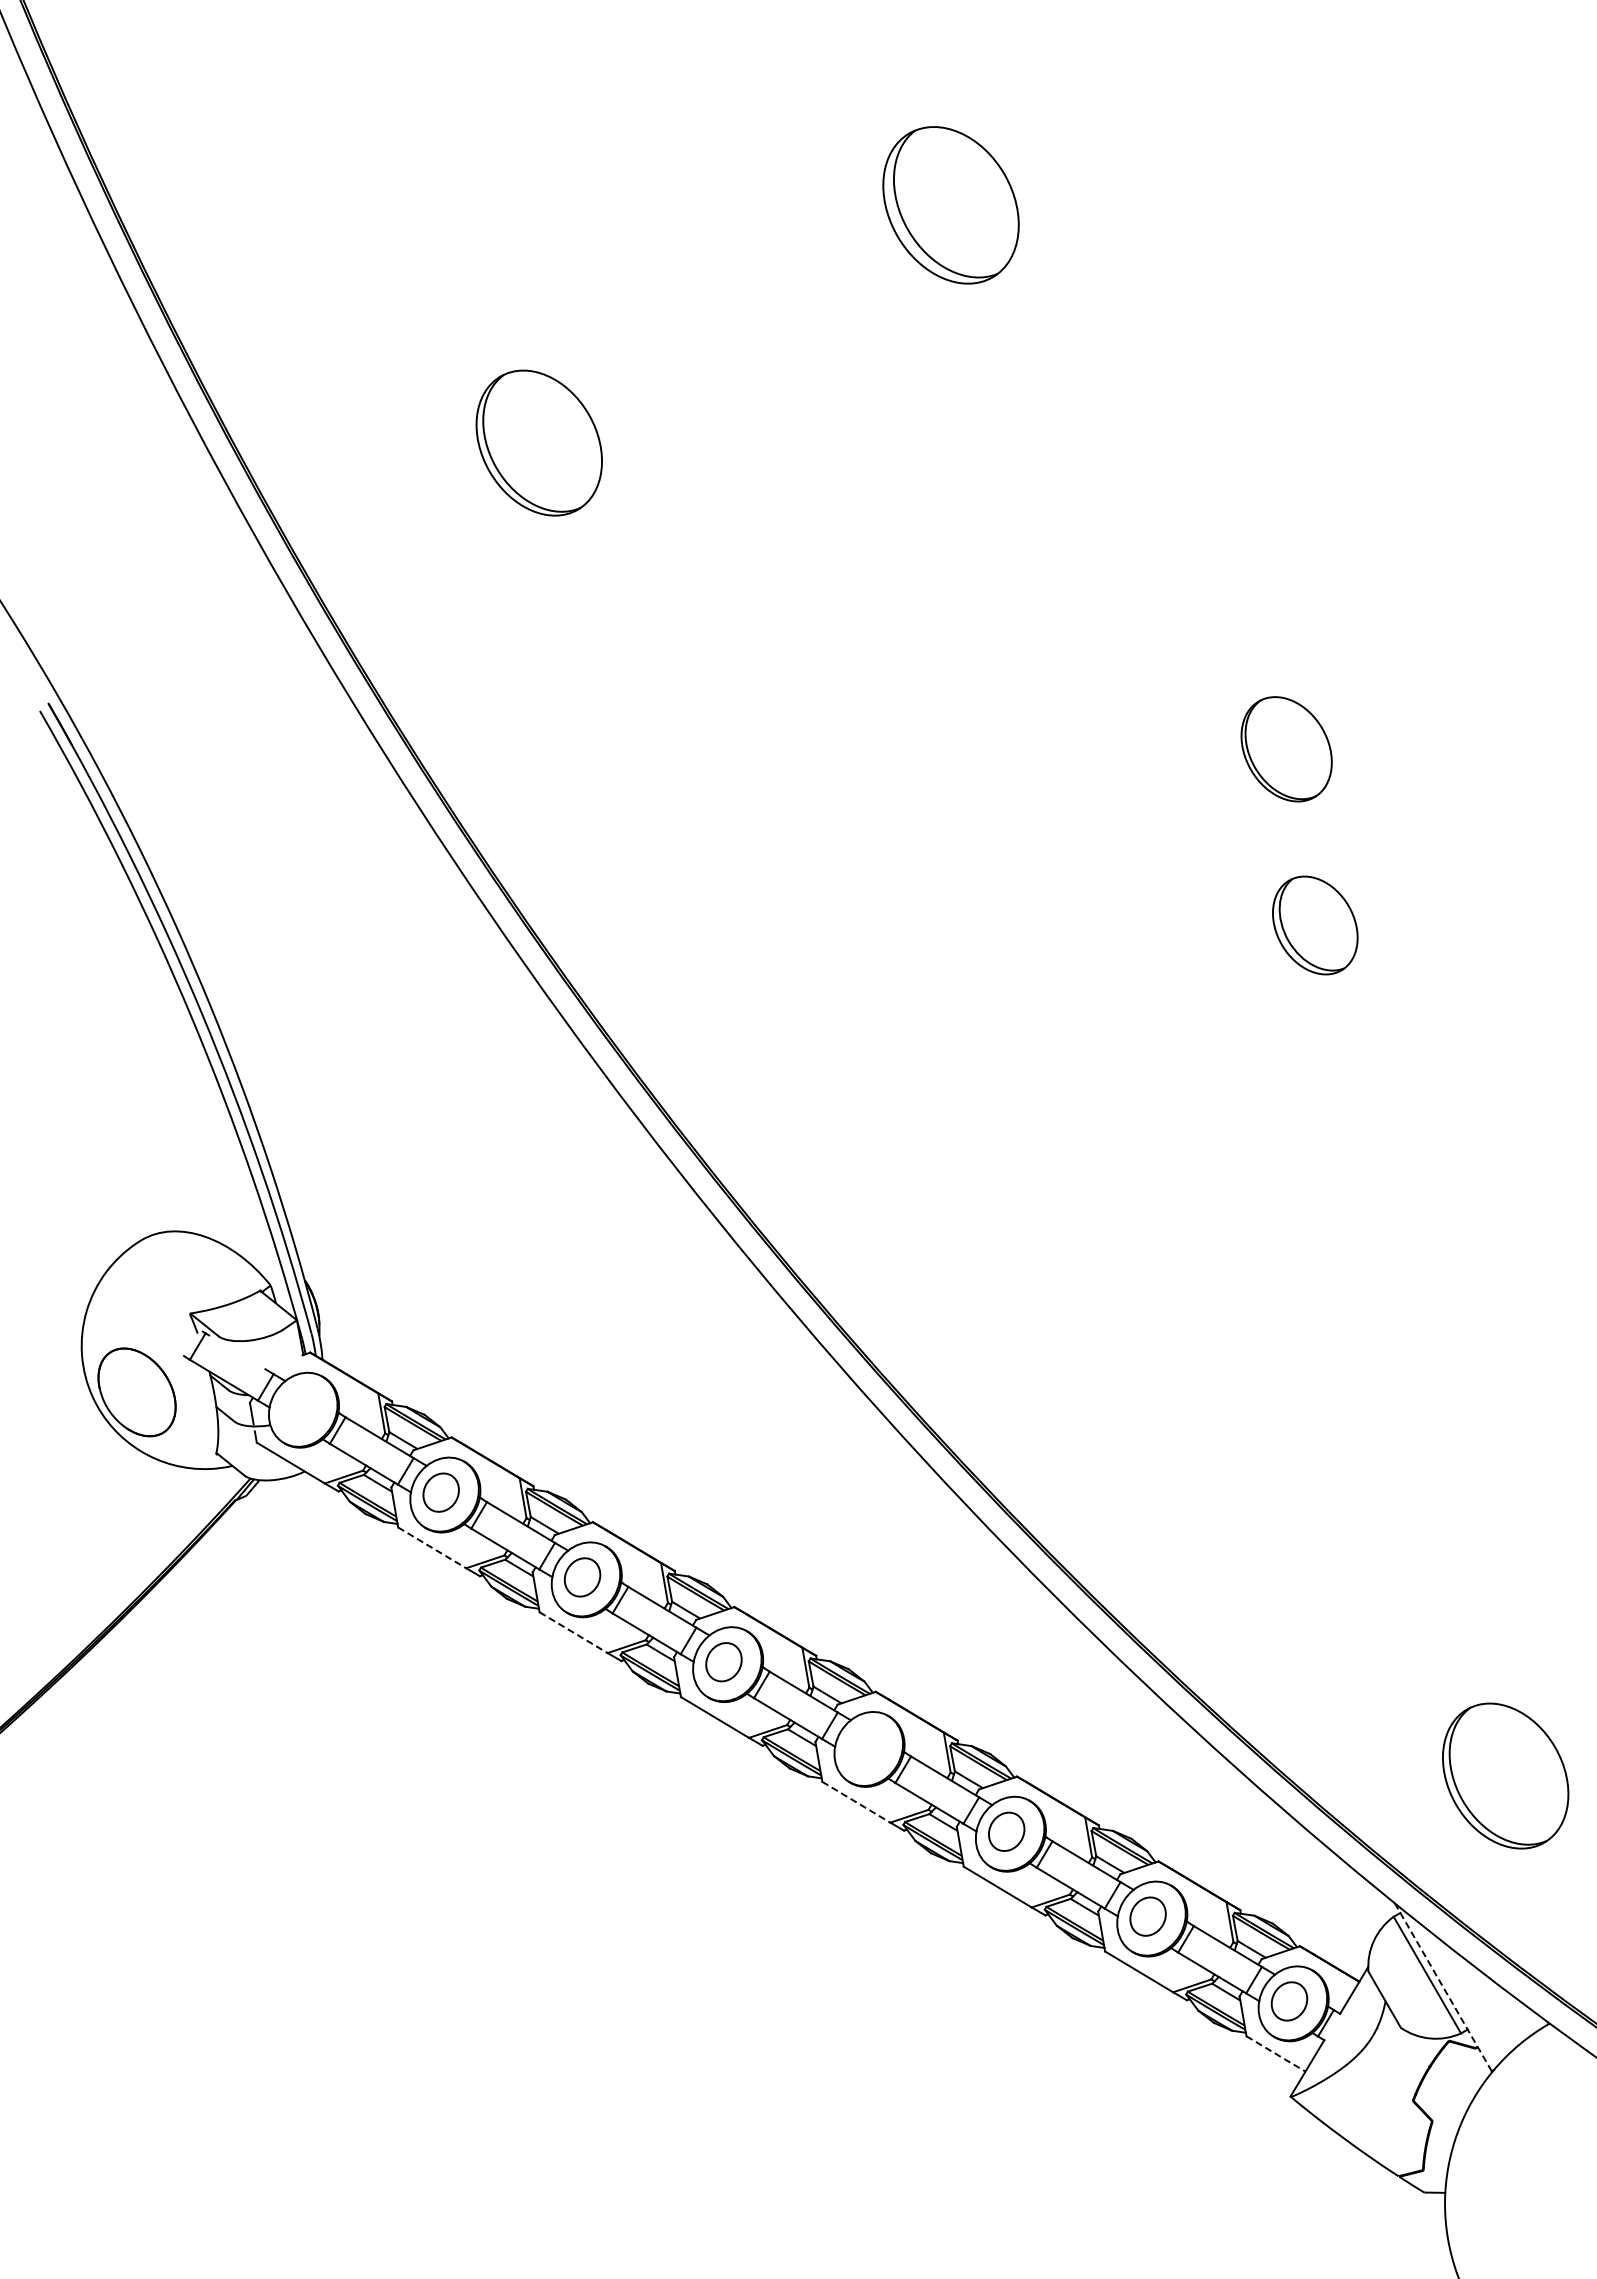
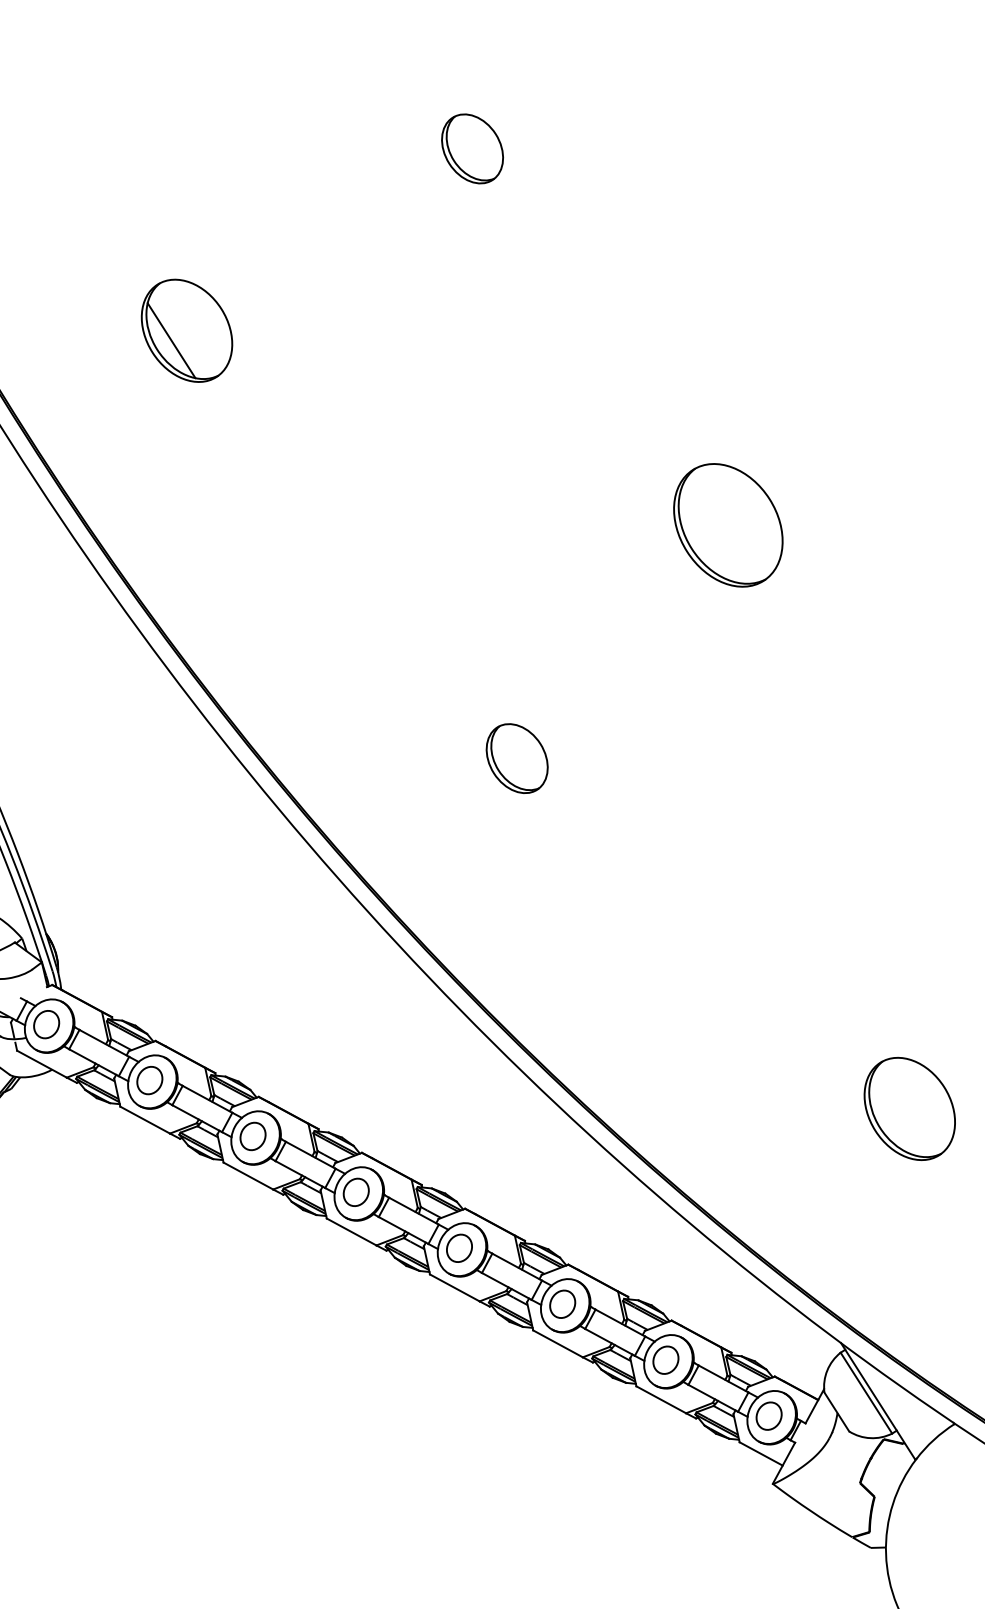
part: (950, 205) -> (472, 149), size x0.62
line: (516, 455) -> (171, 340), added
part: (1286, 749) -> (728, 525), size x1.67
part: (1315, 925) -> (517, 758), moved
part: (299, 1407) -> (46, 1024), added
line: (432, 1547) -> (145, 1119), dashed -> solid
line: (573, 1632) -> (248, 1175), dashed -> solid
part: (864, 1747) -> (458, 1248), added
part: (1505, 1775) -> (909, 1108), moved
line: (856, 1802) -> (454, 1288), dashed -> solid
line: (1443, 1987) -> (878, 1401), dashed -> solid
line: (1276, 2054) -> (761, 1454), dashed -> solid

